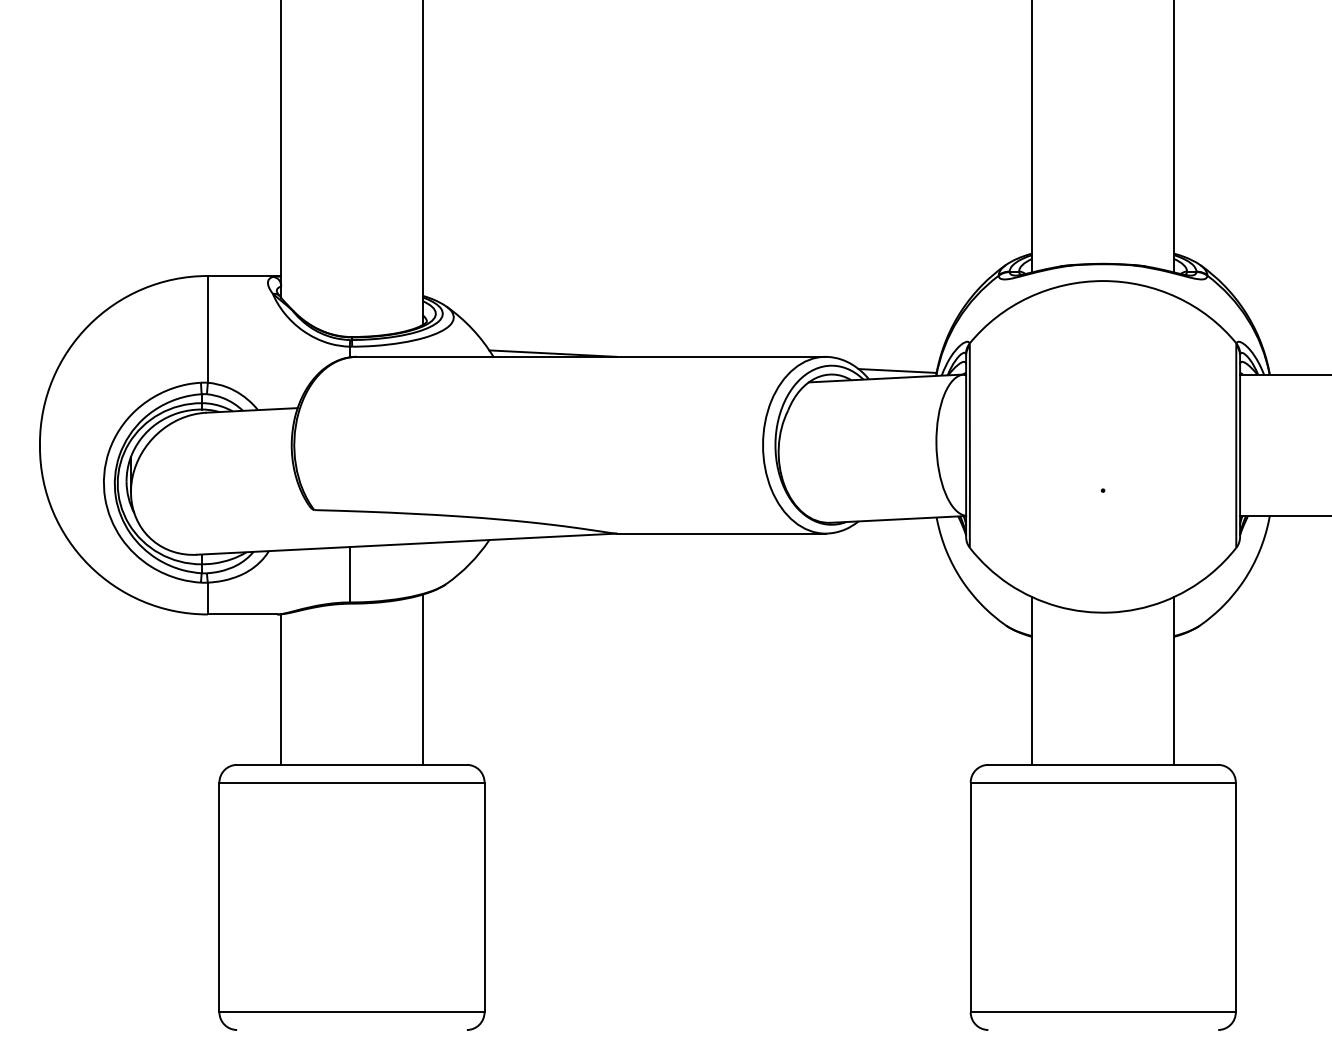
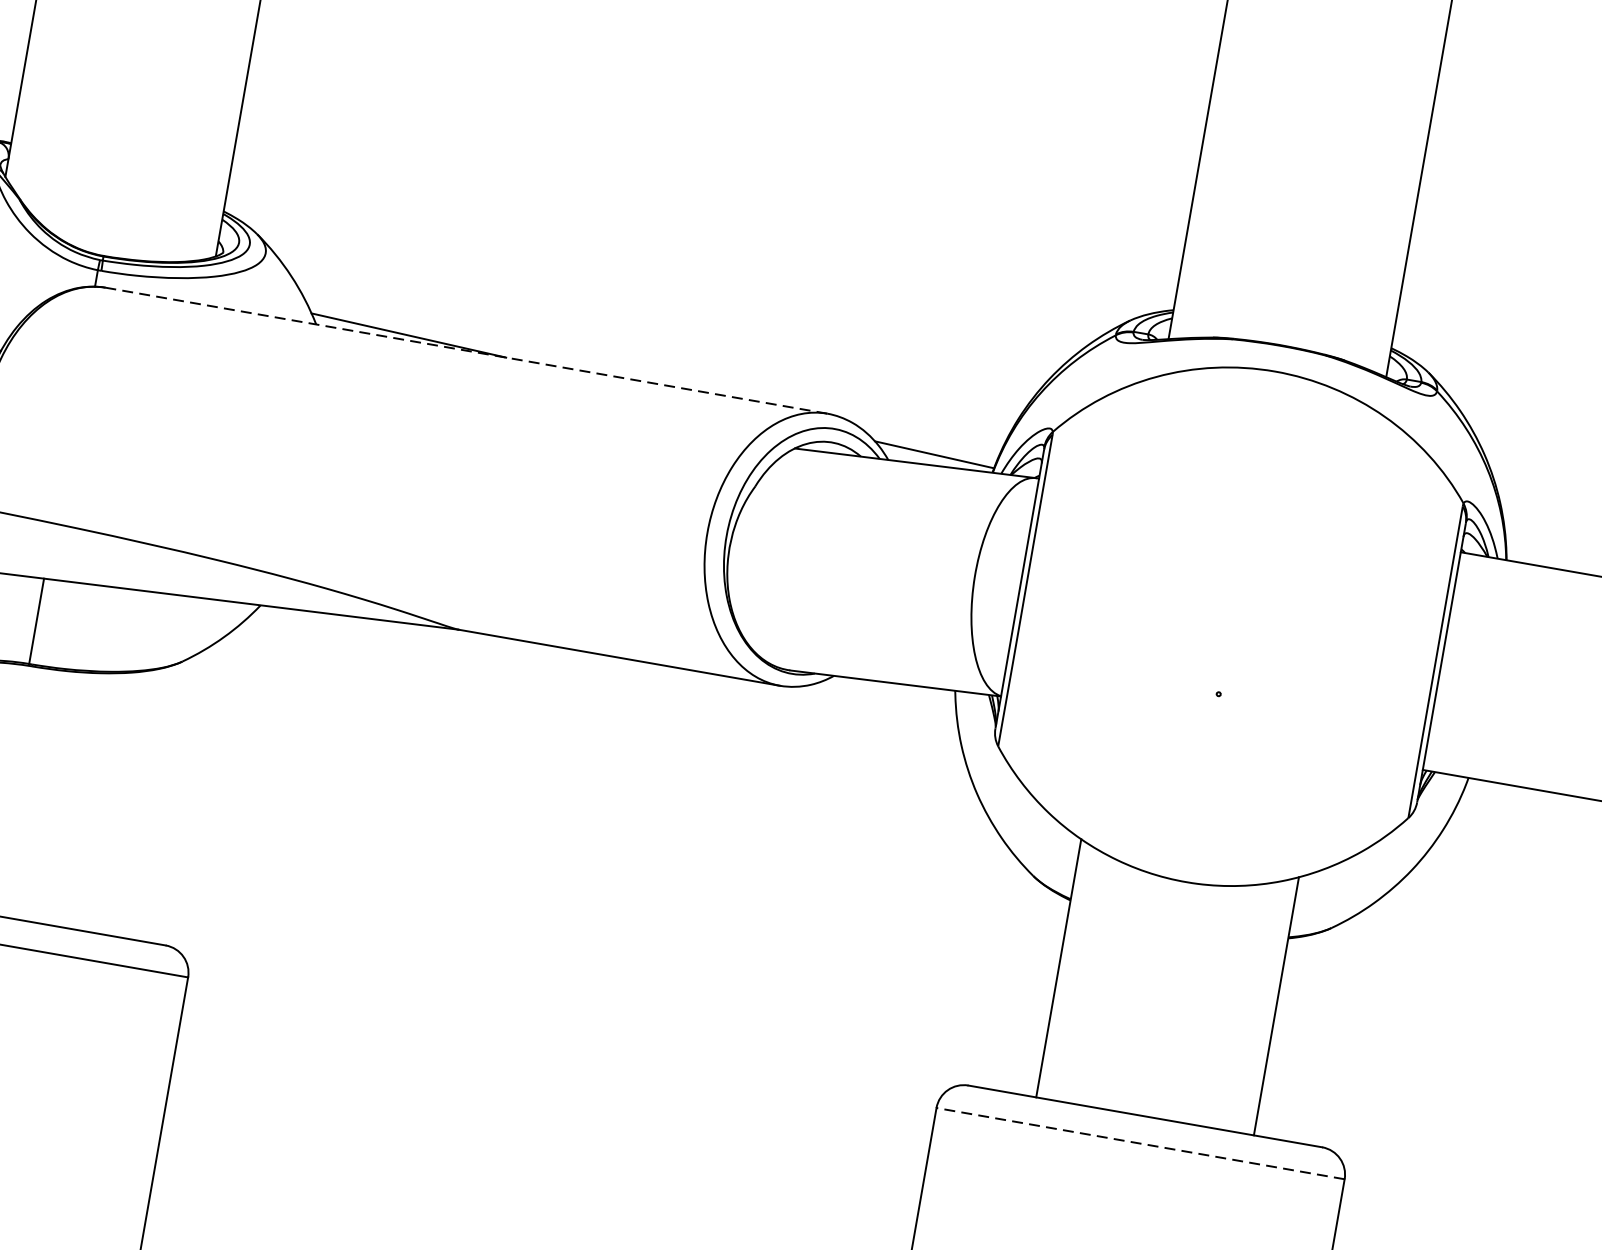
line: (590, 356) -> (465, 349), solid -> dashed
line: (422, 679) -> (120, 802), removed
line: (1103, 782) -> (1140, 1143), solid -> dashed

